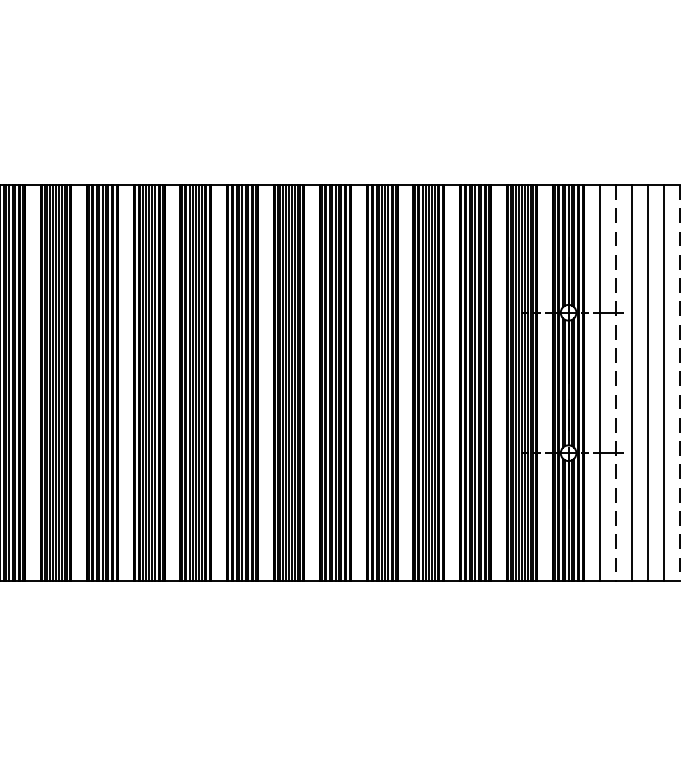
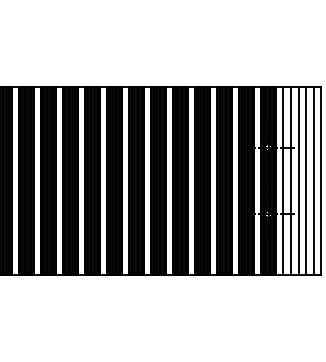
line: (614, 384) -> (290, 181), dashed -> solid
line: (680, 384) -> (321, 181), dashed -> solid

